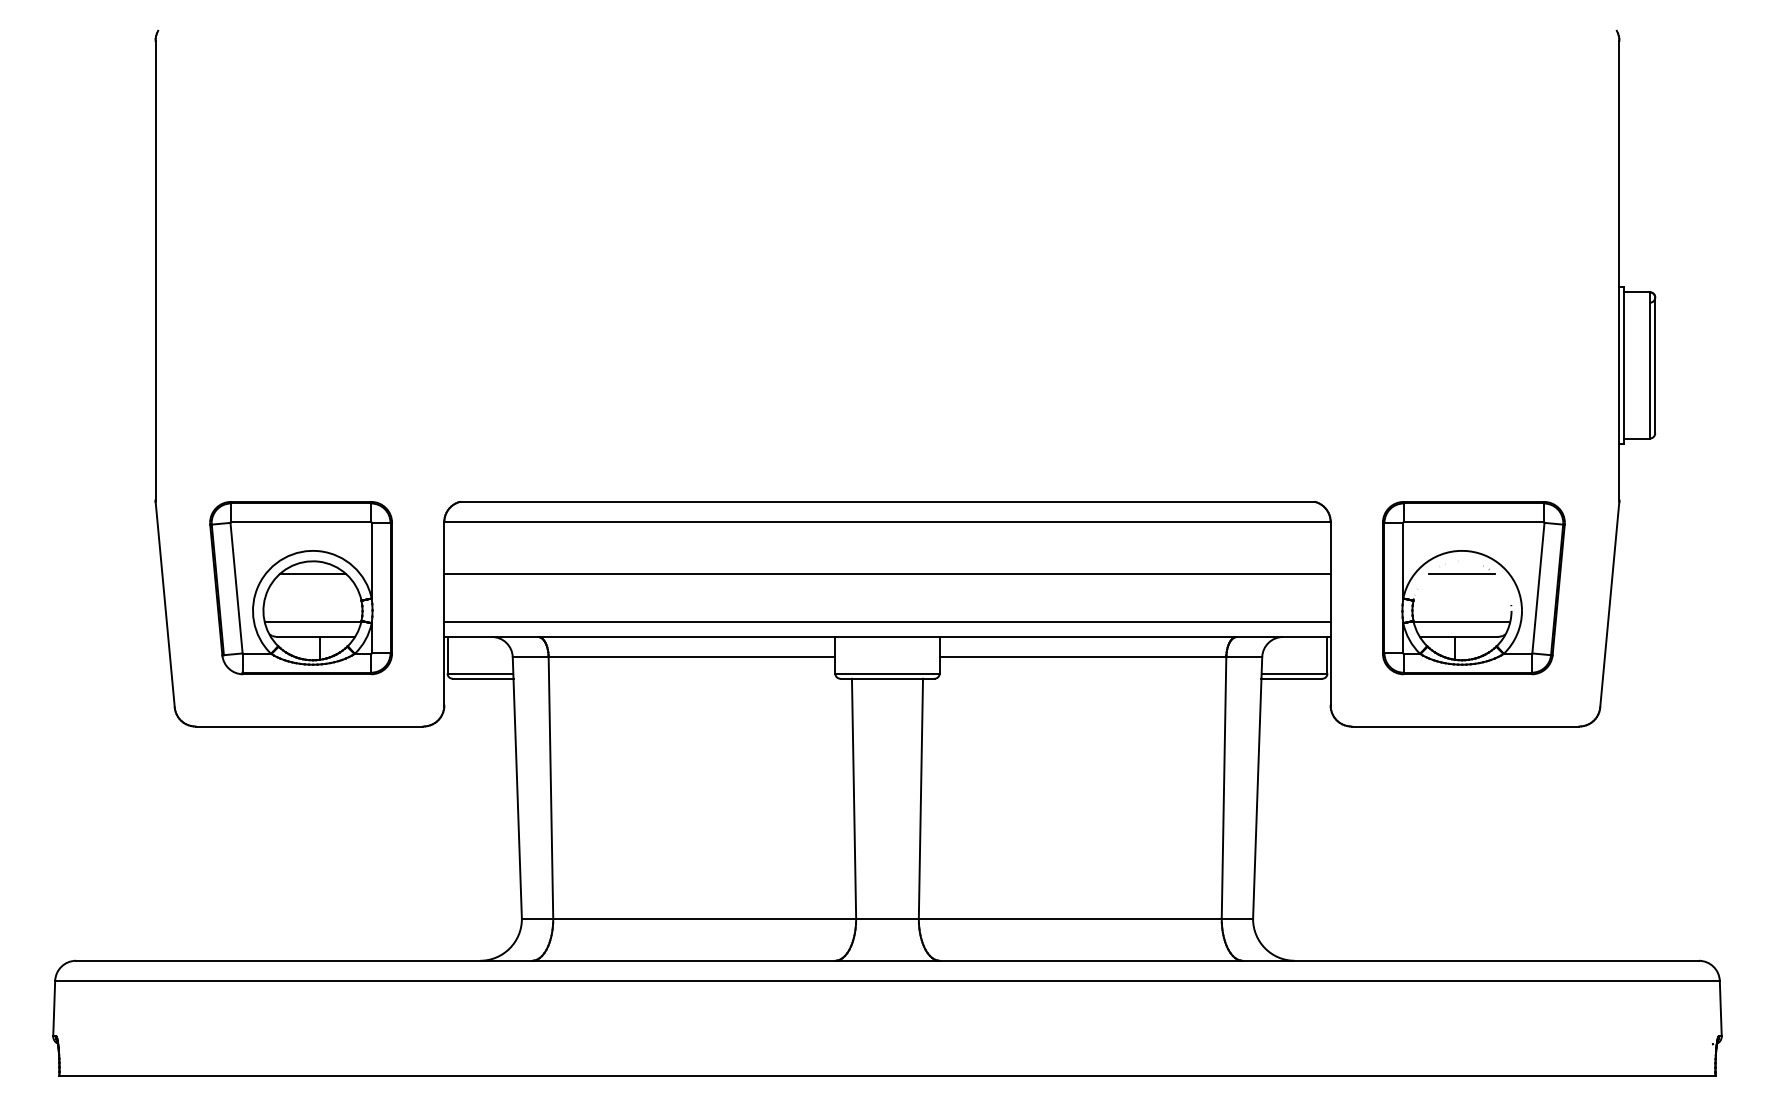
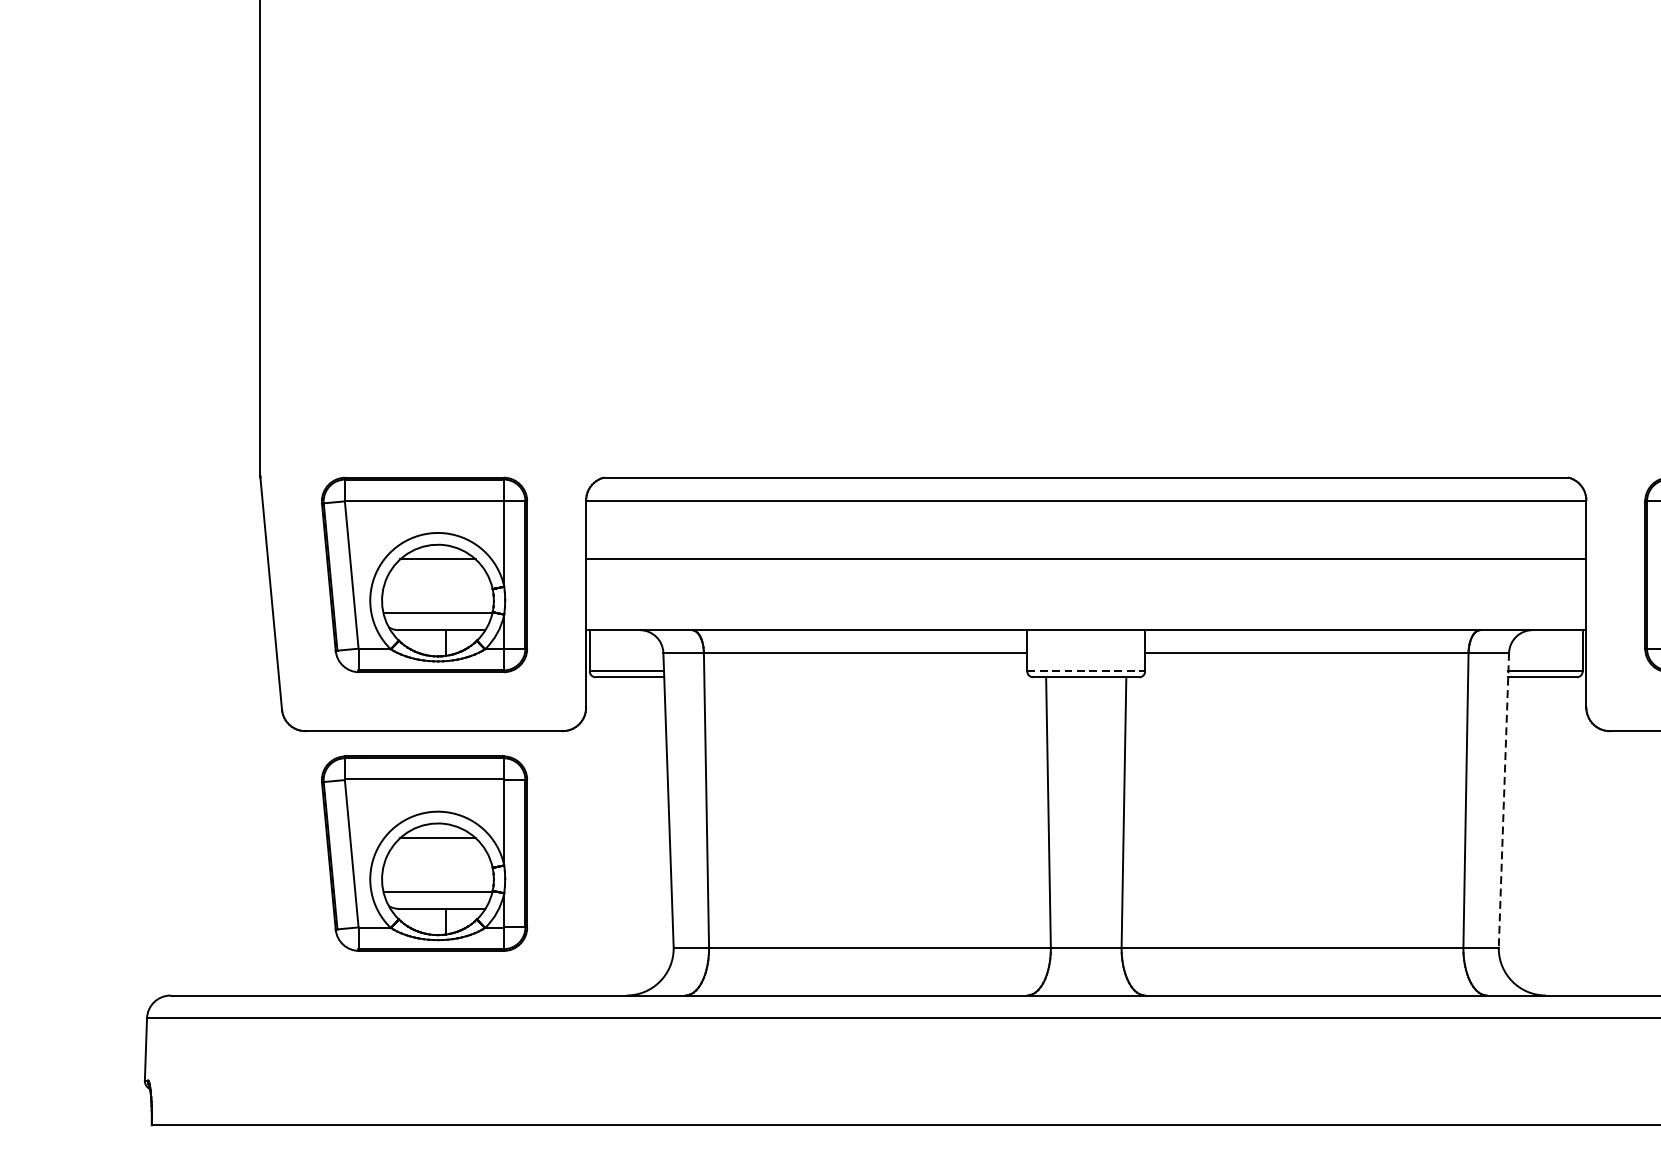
line: (887, 621) -> (1086, 612), removed
line: (887, 673) -> (1086, 671), solid -> dashed
line: (1257, 788) -> (1503, 801), solid -> dashed
part: (300, 835) -> (423, 854), added

